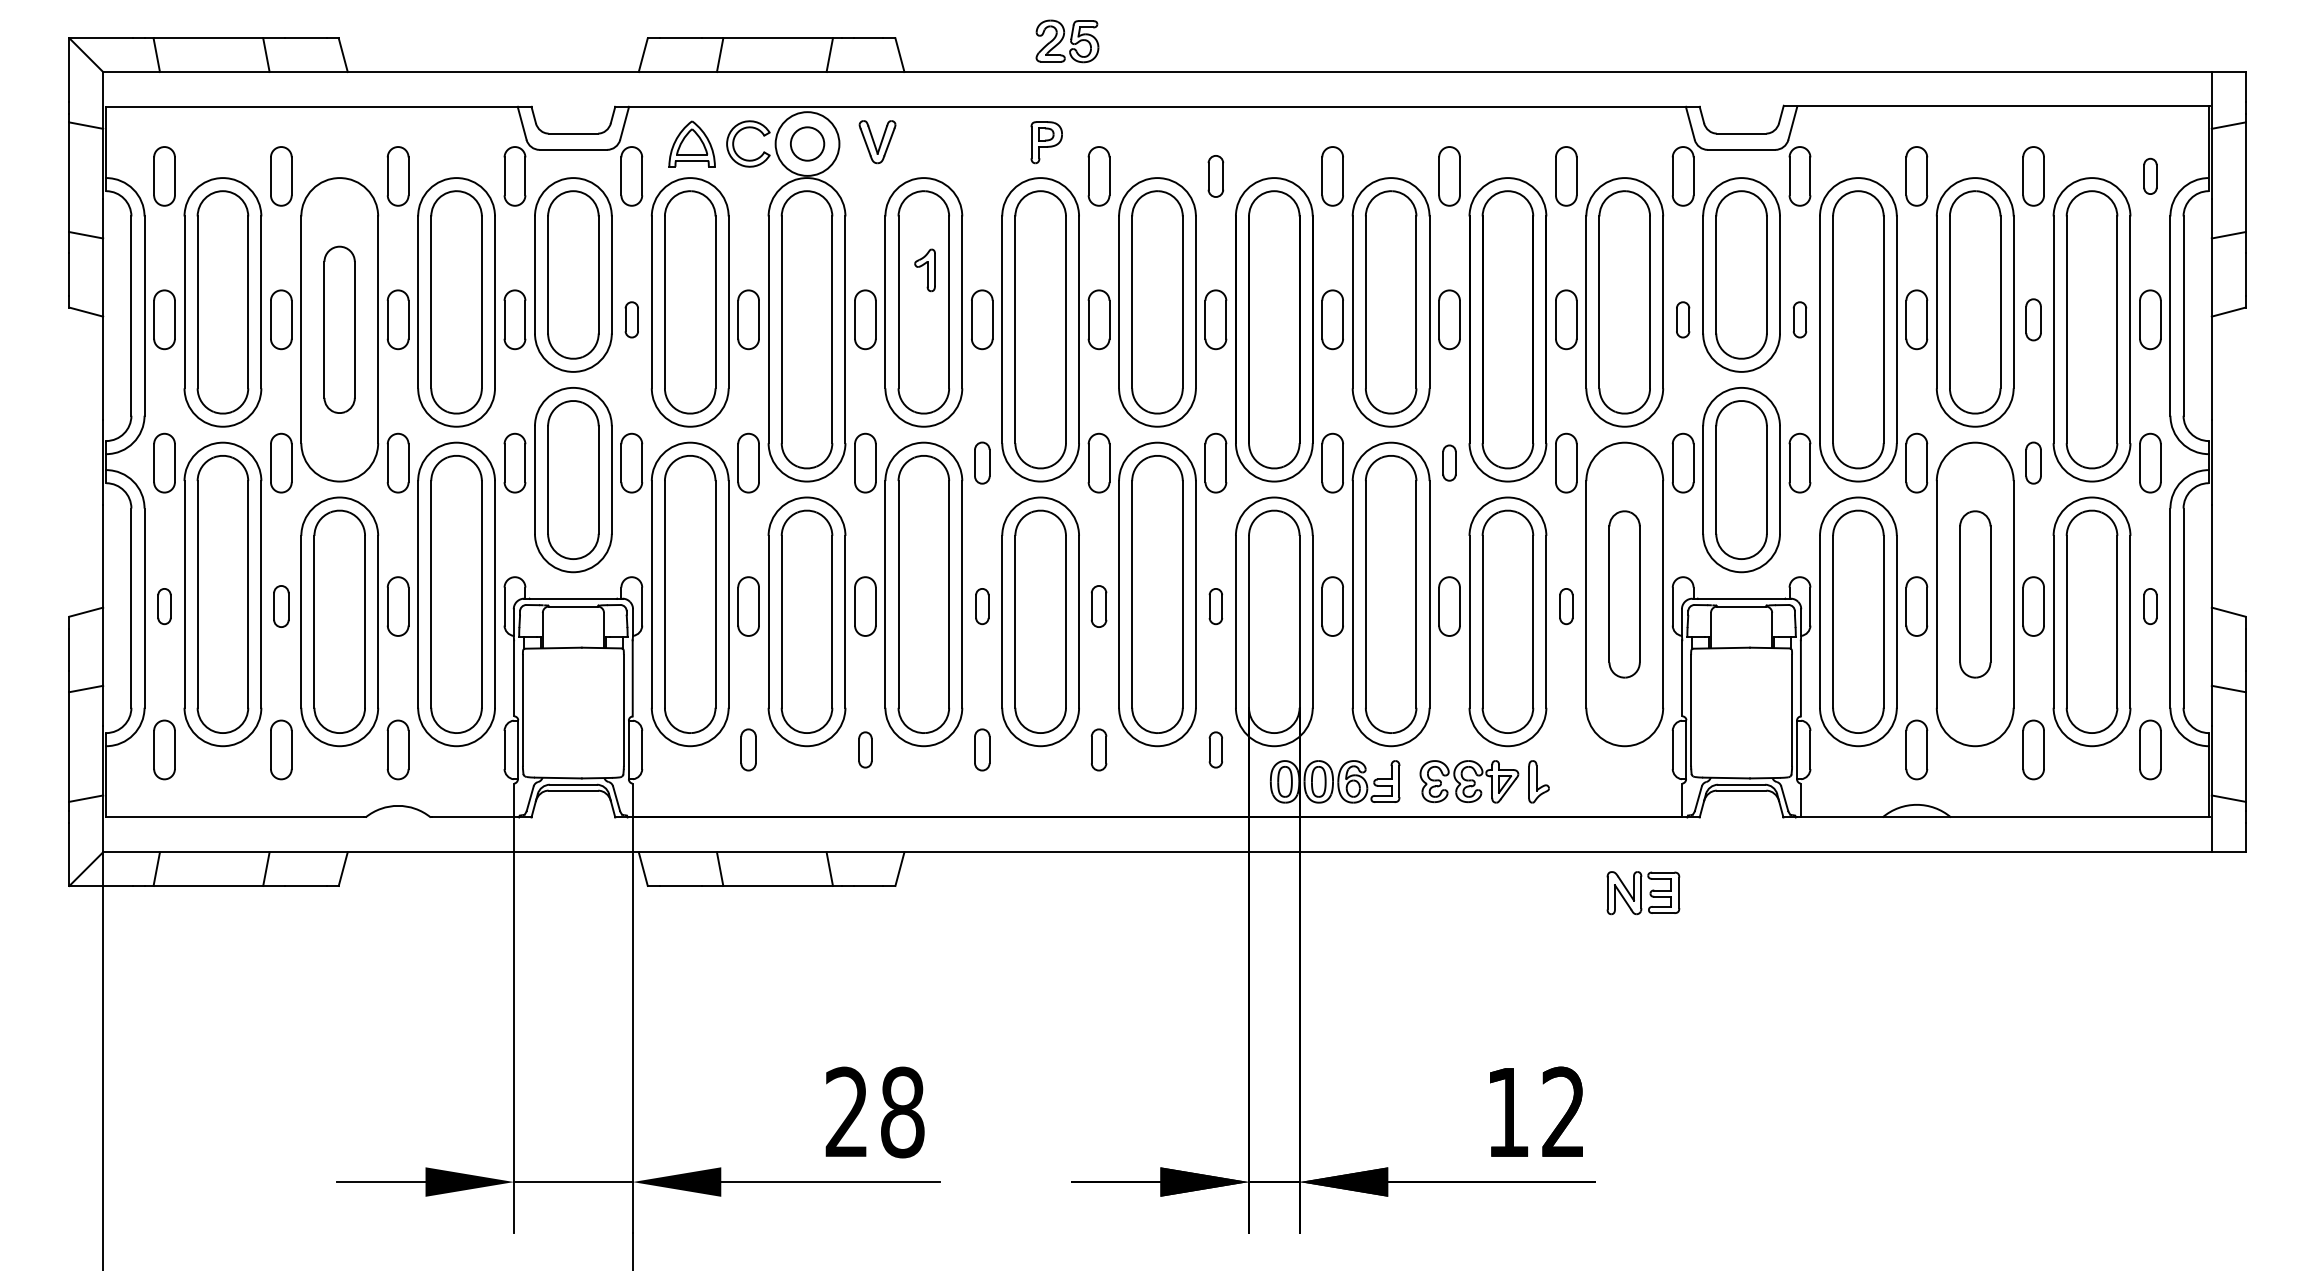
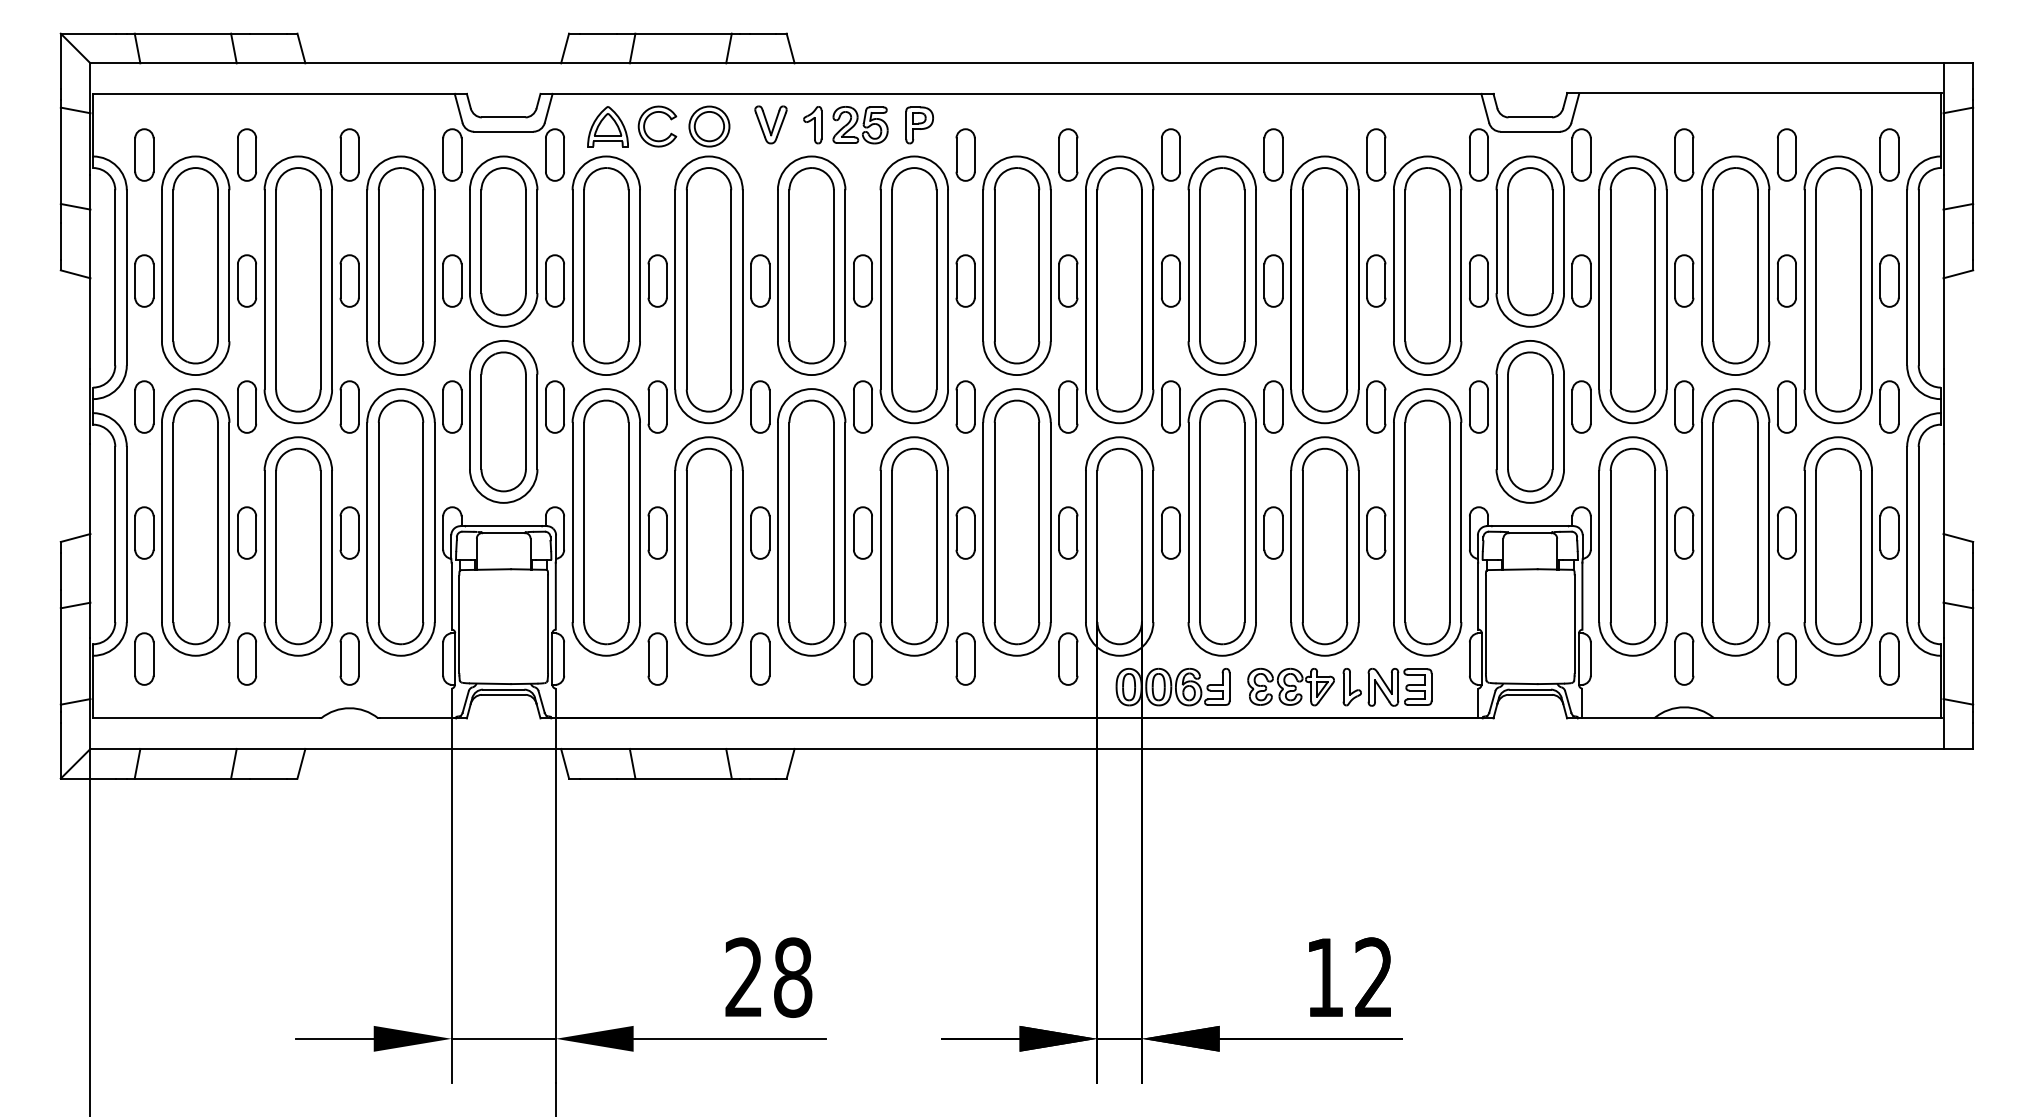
part: (1067, 41) -> (860, 125), moved
circle: (807, 143) -> (709, 126), size x0.71
part: (1215, 176) -> (1067, 155), size x1.43
part: (2150, 176) -> (1889, 155), size x1.67
part: (924, 270) -> (812, 125), moved
part: (631, 319) -> (554, 280), size x1.67
part: (1682, 319) -> (1478, 280), size x1.67
part: (1799, 319) -> (1581, 280), size x1.67
part: (2033, 319) -> (1786, 280), size x1.43
part: (339, 329) -> (298, 289), size x1.67
part: (982, 462) -> (863, 406), size x1.43
part: (1449, 462) -> (1273, 406), size x1.67
part: (2033, 462) -> (1786, 406), size x1.43
part: (1624, 594) -> (1427, 522), size x1.67
part: (1975, 594) -> (1735, 522), size x1.67
part: (164, 606) -> (144, 533), size x1.67
part: (281, 606) -> (247, 533), size x1.43
part: (982, 606) -> (863, 533), size x1.67
part: (1098, 606) -> (965, 533), size x1.43
part: (1215, 606) -> (1067, 533), size x1.67
part: (1566, 606) -> (1376, 533), size x1.67
part: (2150, 606) -> (1889, 533), size x1.67
part: (748, 749) -> (657, 658), size x1.43
part: (865, 749) -> (760, 658), size x1.67
part: (982, 749) -> (863, 658), size x1.43
part: (1098, 749) -> (965, 658), size x1.43
part: (1215, 749) -> (1067, 658), size x1.67
part: (1643, 893) -> (1400, 687), moved

